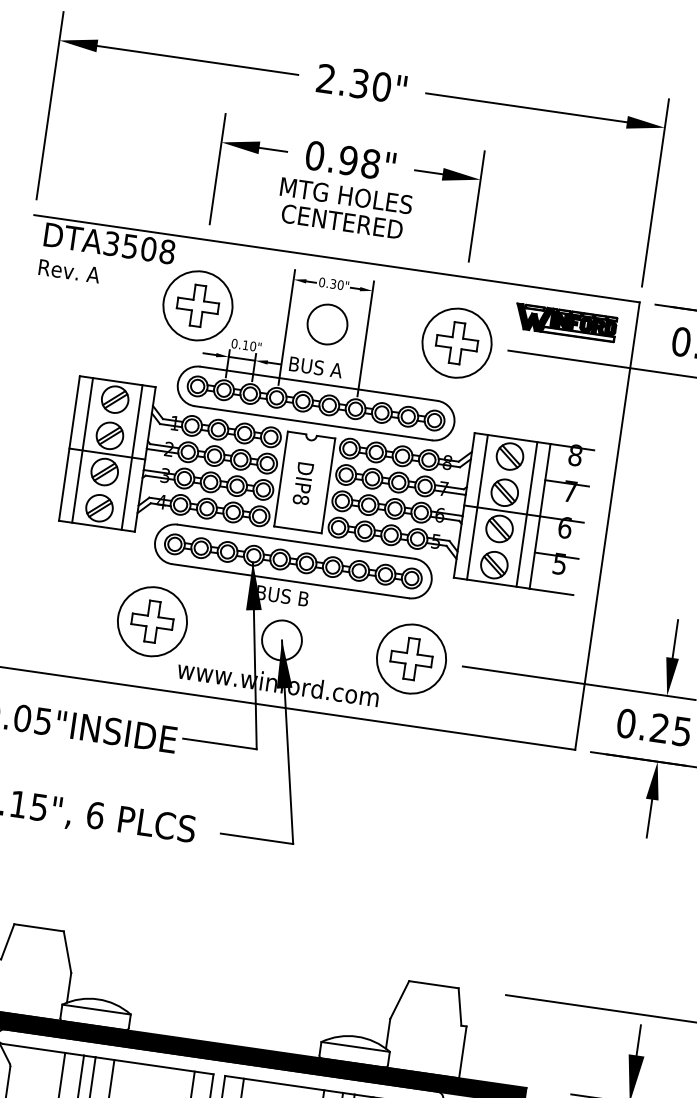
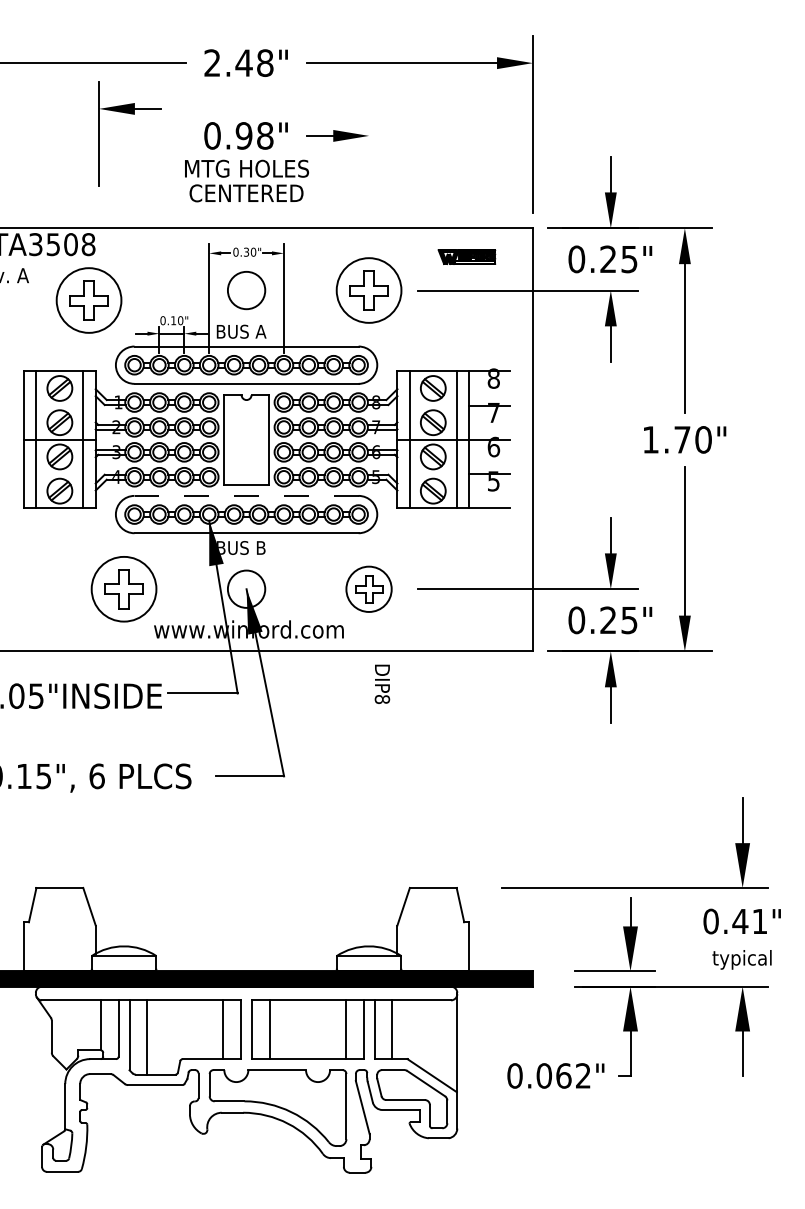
text: (370, 84) -> (254, 62), 2.30" -> 2.48"
part: (253, 153) -> (130, 114), moved
line: (477, 206) -> (369, 161), removed
part: (197, 305) -> (88, 300), moved
part: (565, 322) -> (466, 256), size x0.6
text: (303, 482) -> (382, 683), moved
line: (297, 541) -> (247, 495), solid -> dashed
part: (410, 659) -> (368, 589), size x0.7

